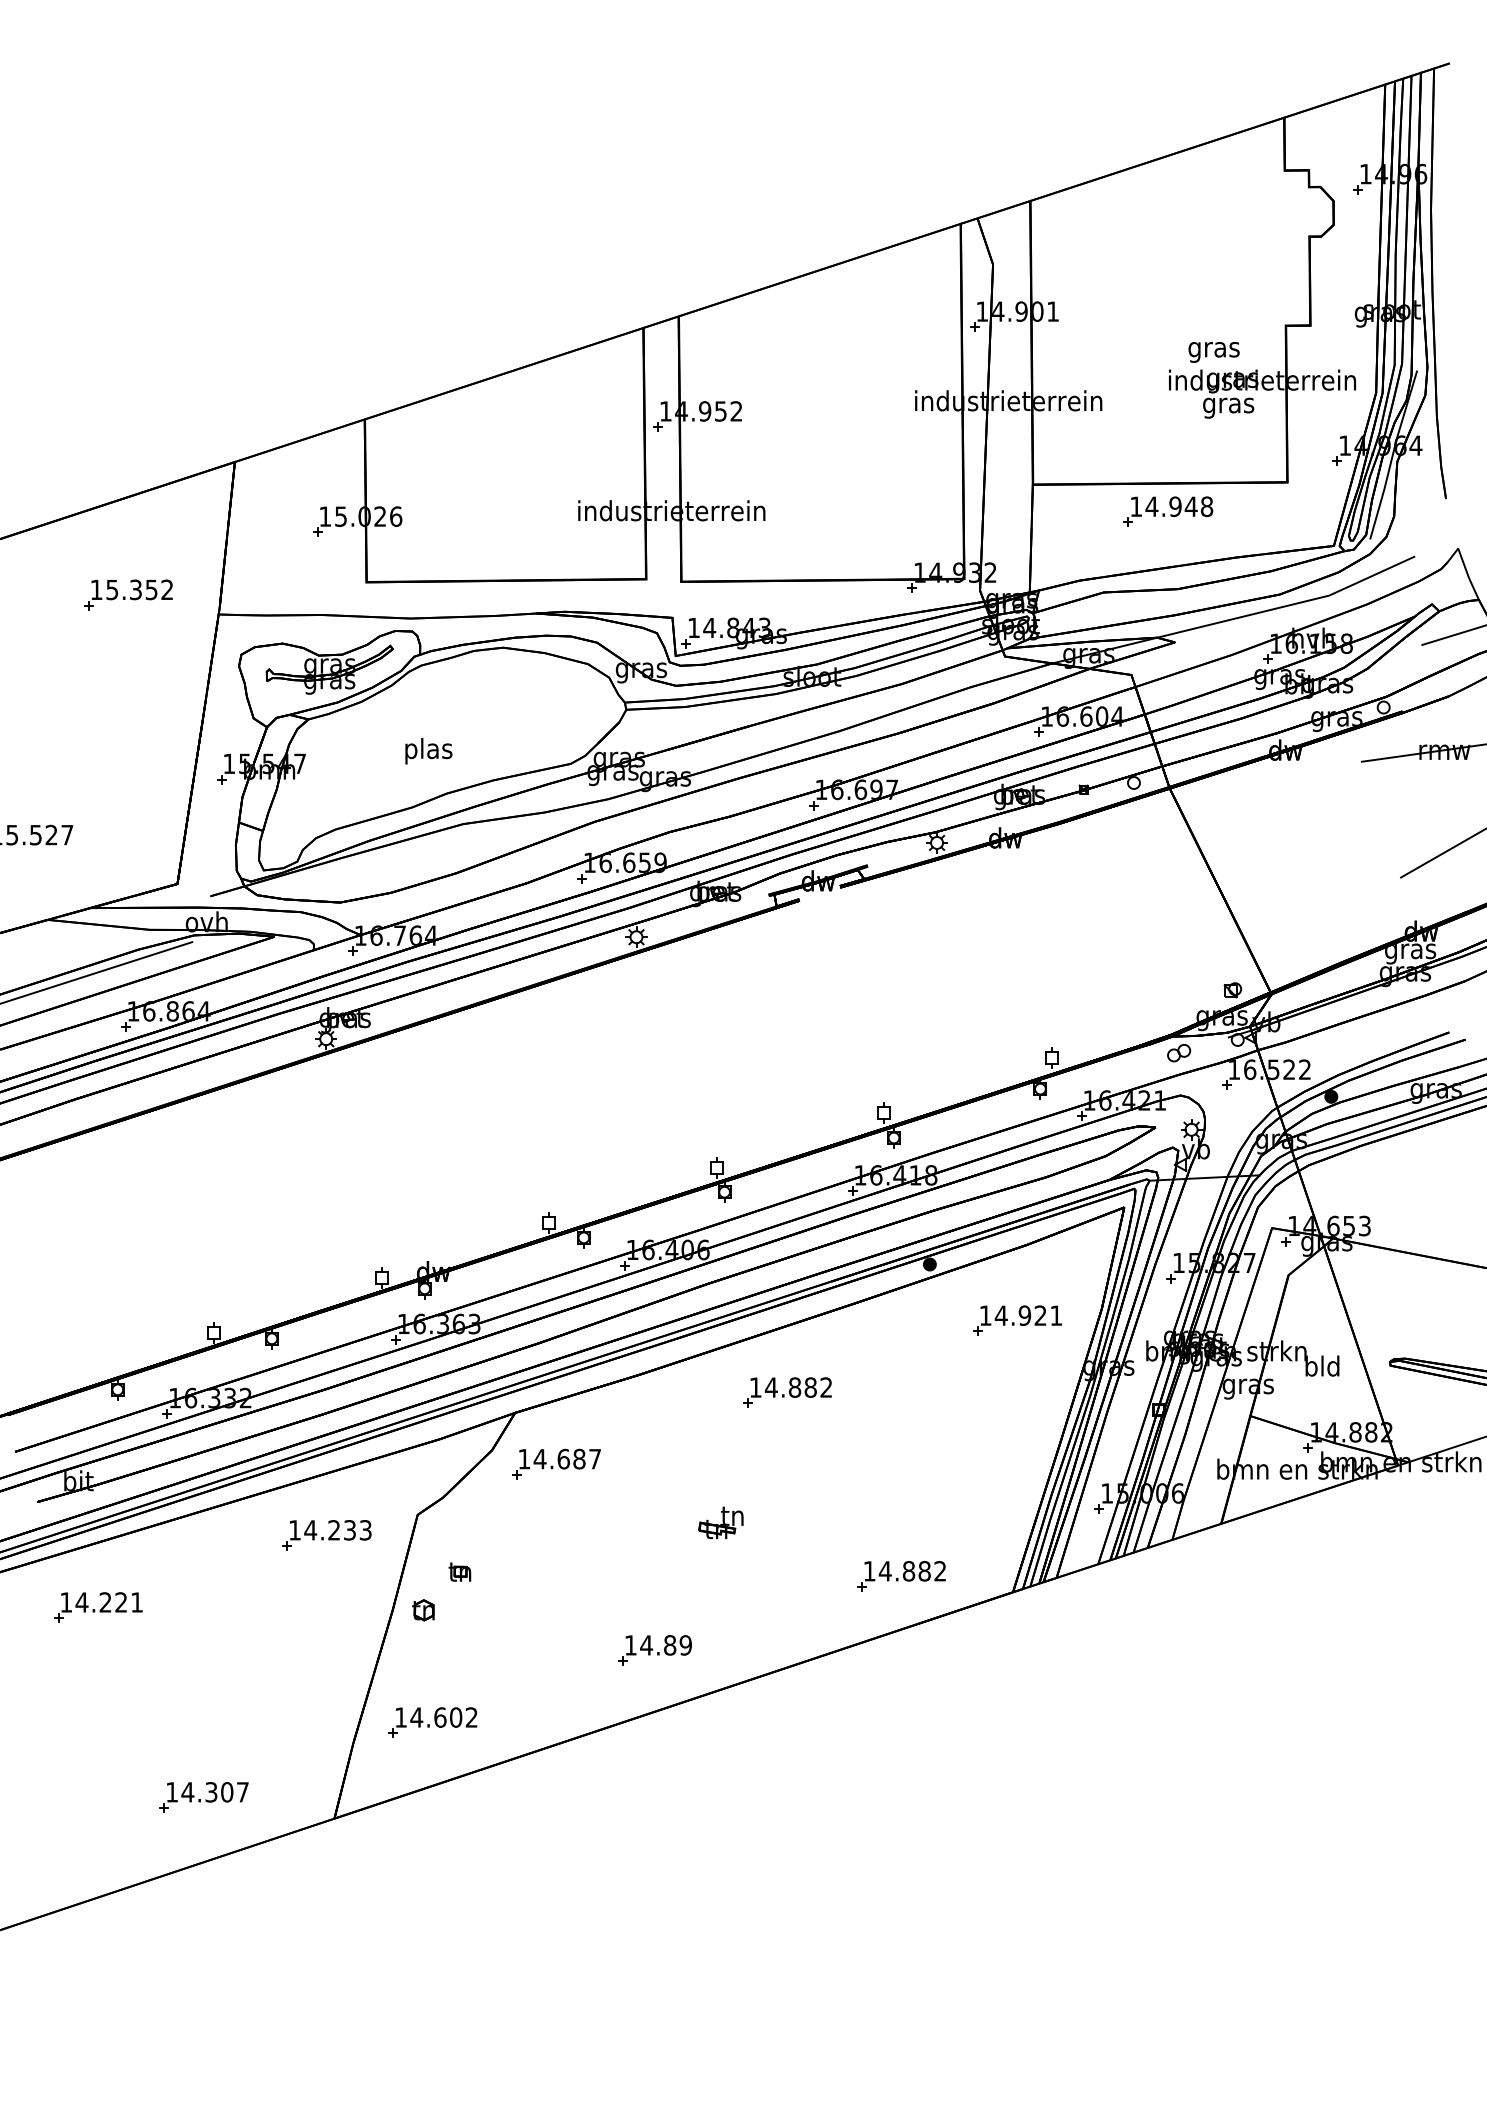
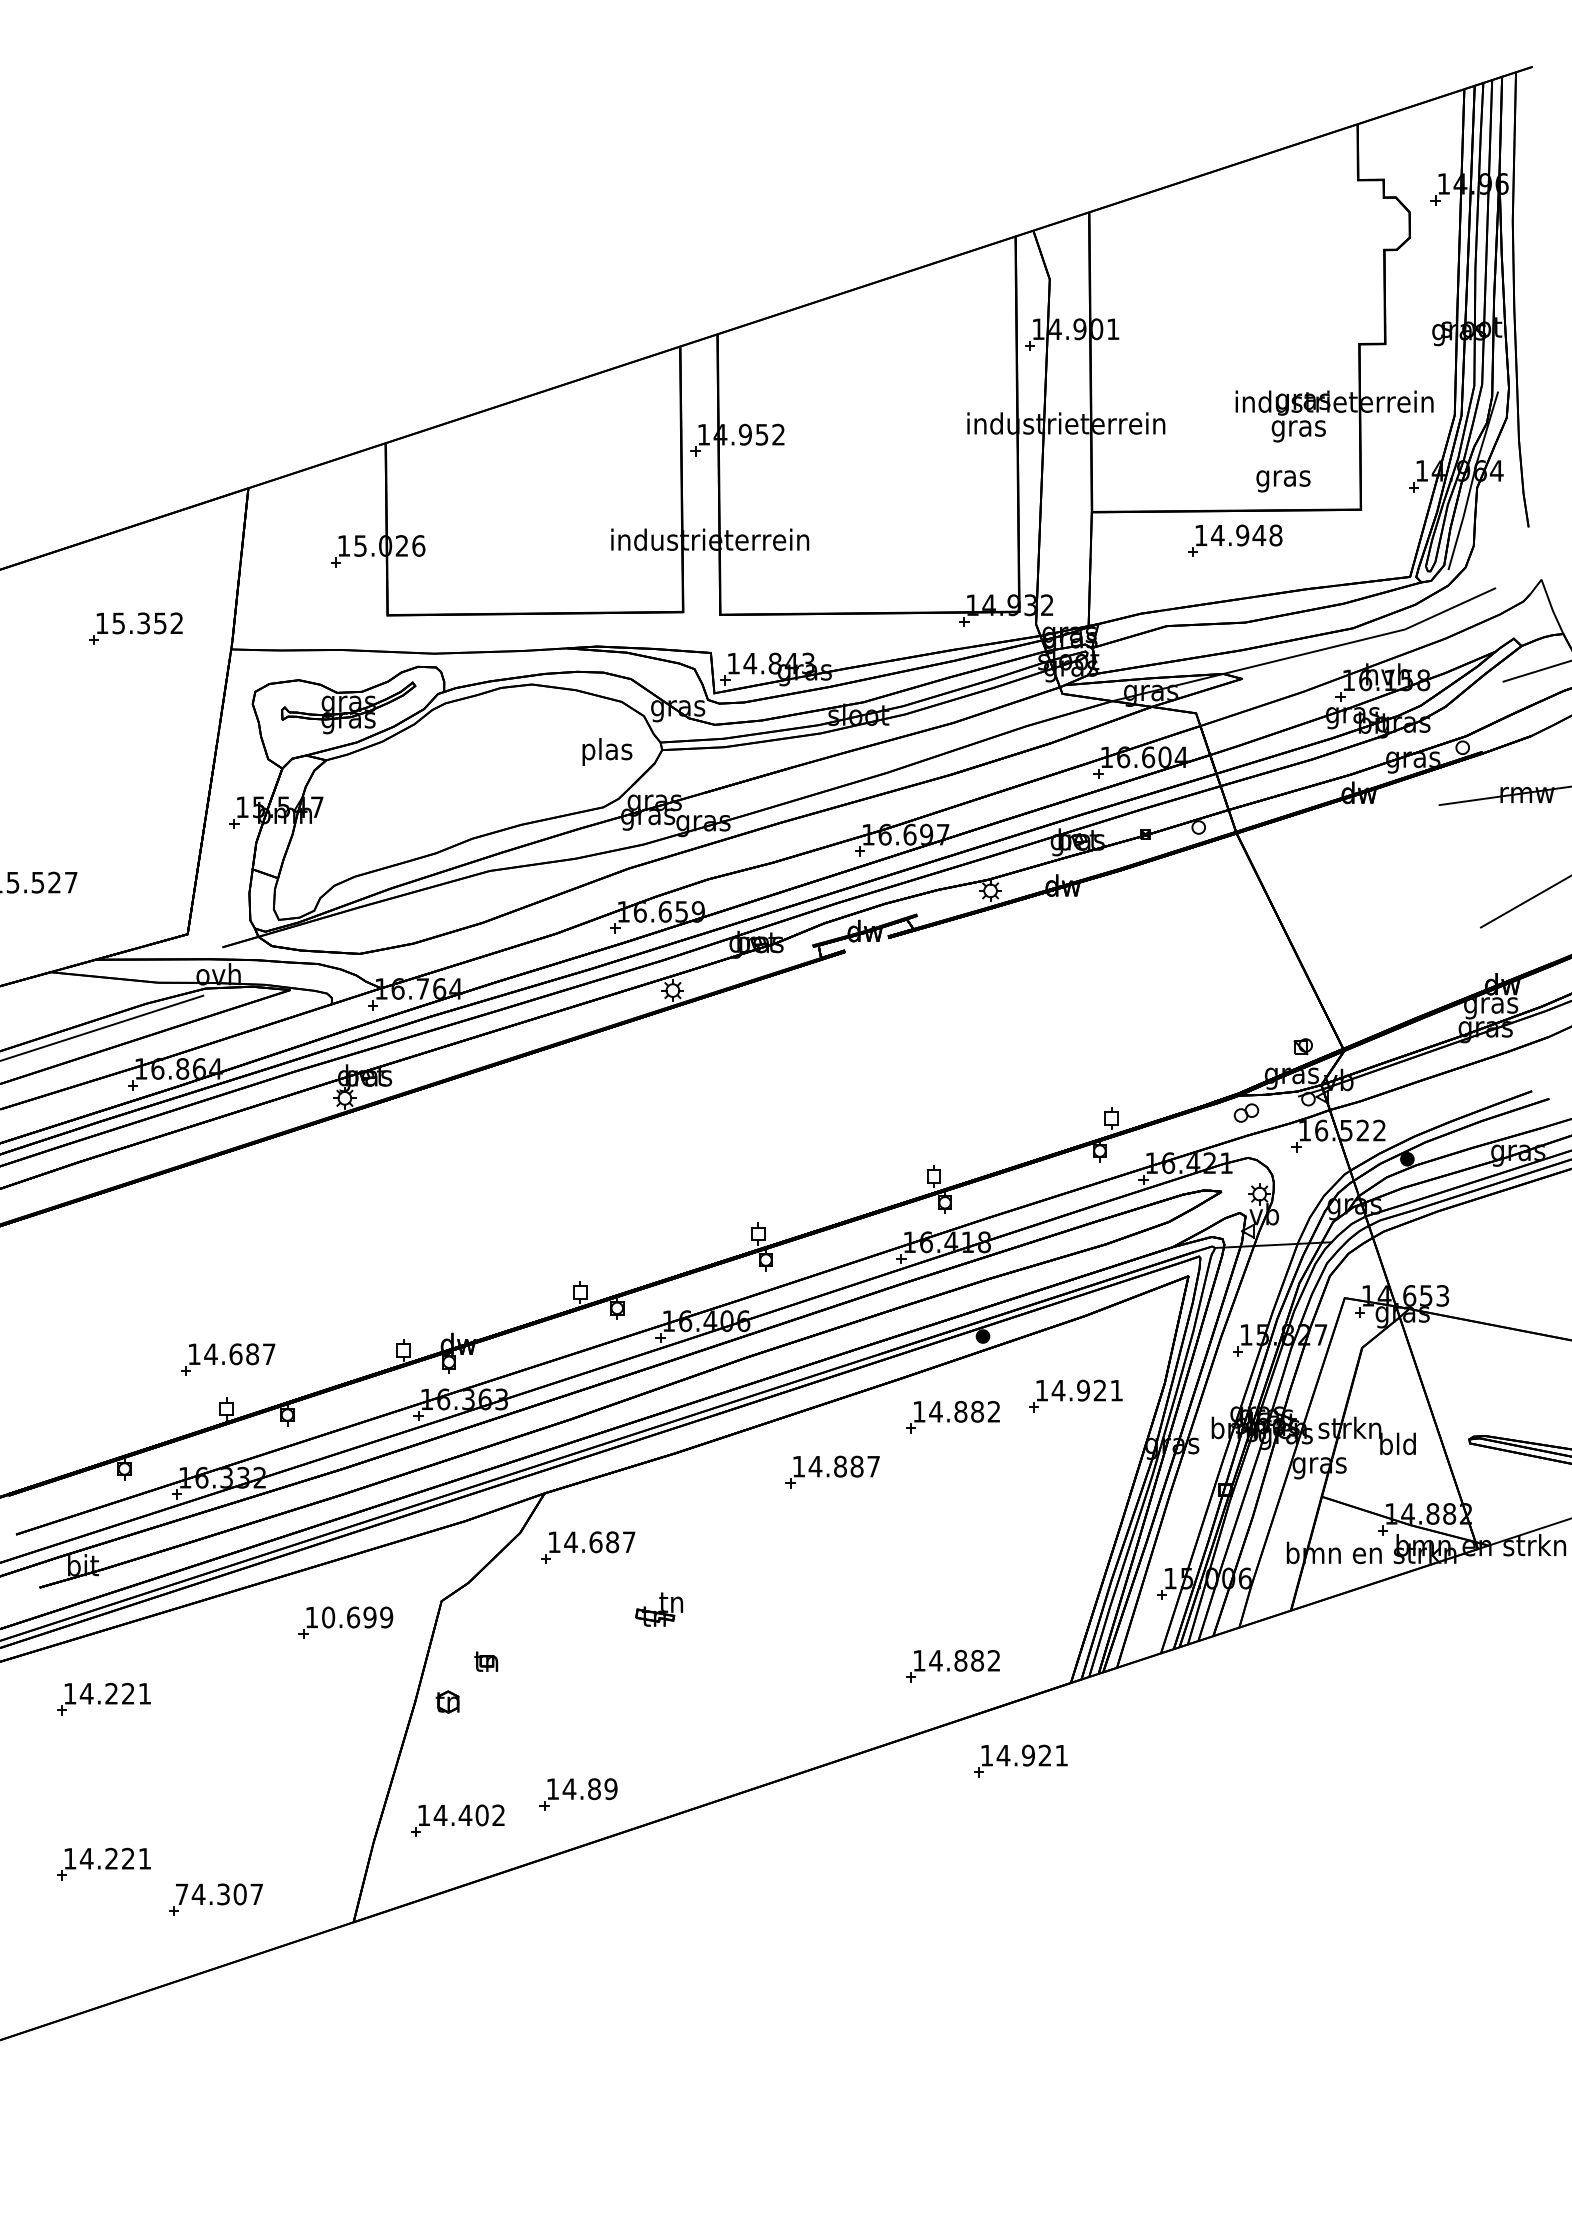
text: (1214, 352) -> (1283, 481), moved
text: (428, 750) -> (607, 751), moved
part: (216, 1286) -> (228, 1359), added
part: (901, 1341) -> (952, 1417), added
text: (826, 1387) -> (873, 1466), 14.882 -> 14.887
part: (721, 1522) -> (659, 1609), moved
text: (338, 1530) -> (357, 1617), 14.233 -> 10.699
part: (655, 1650) -> (578, 1794), moved
part: (965, 1665) -> (1020, 1760), added
text: (440, 1717) -> (465, 1815), 14.602 -> 14.402
part: (97, 1763) -> (103, 1863), added
text: (172, 1791) -> (182, 1893), 14.307 -> 74.307

